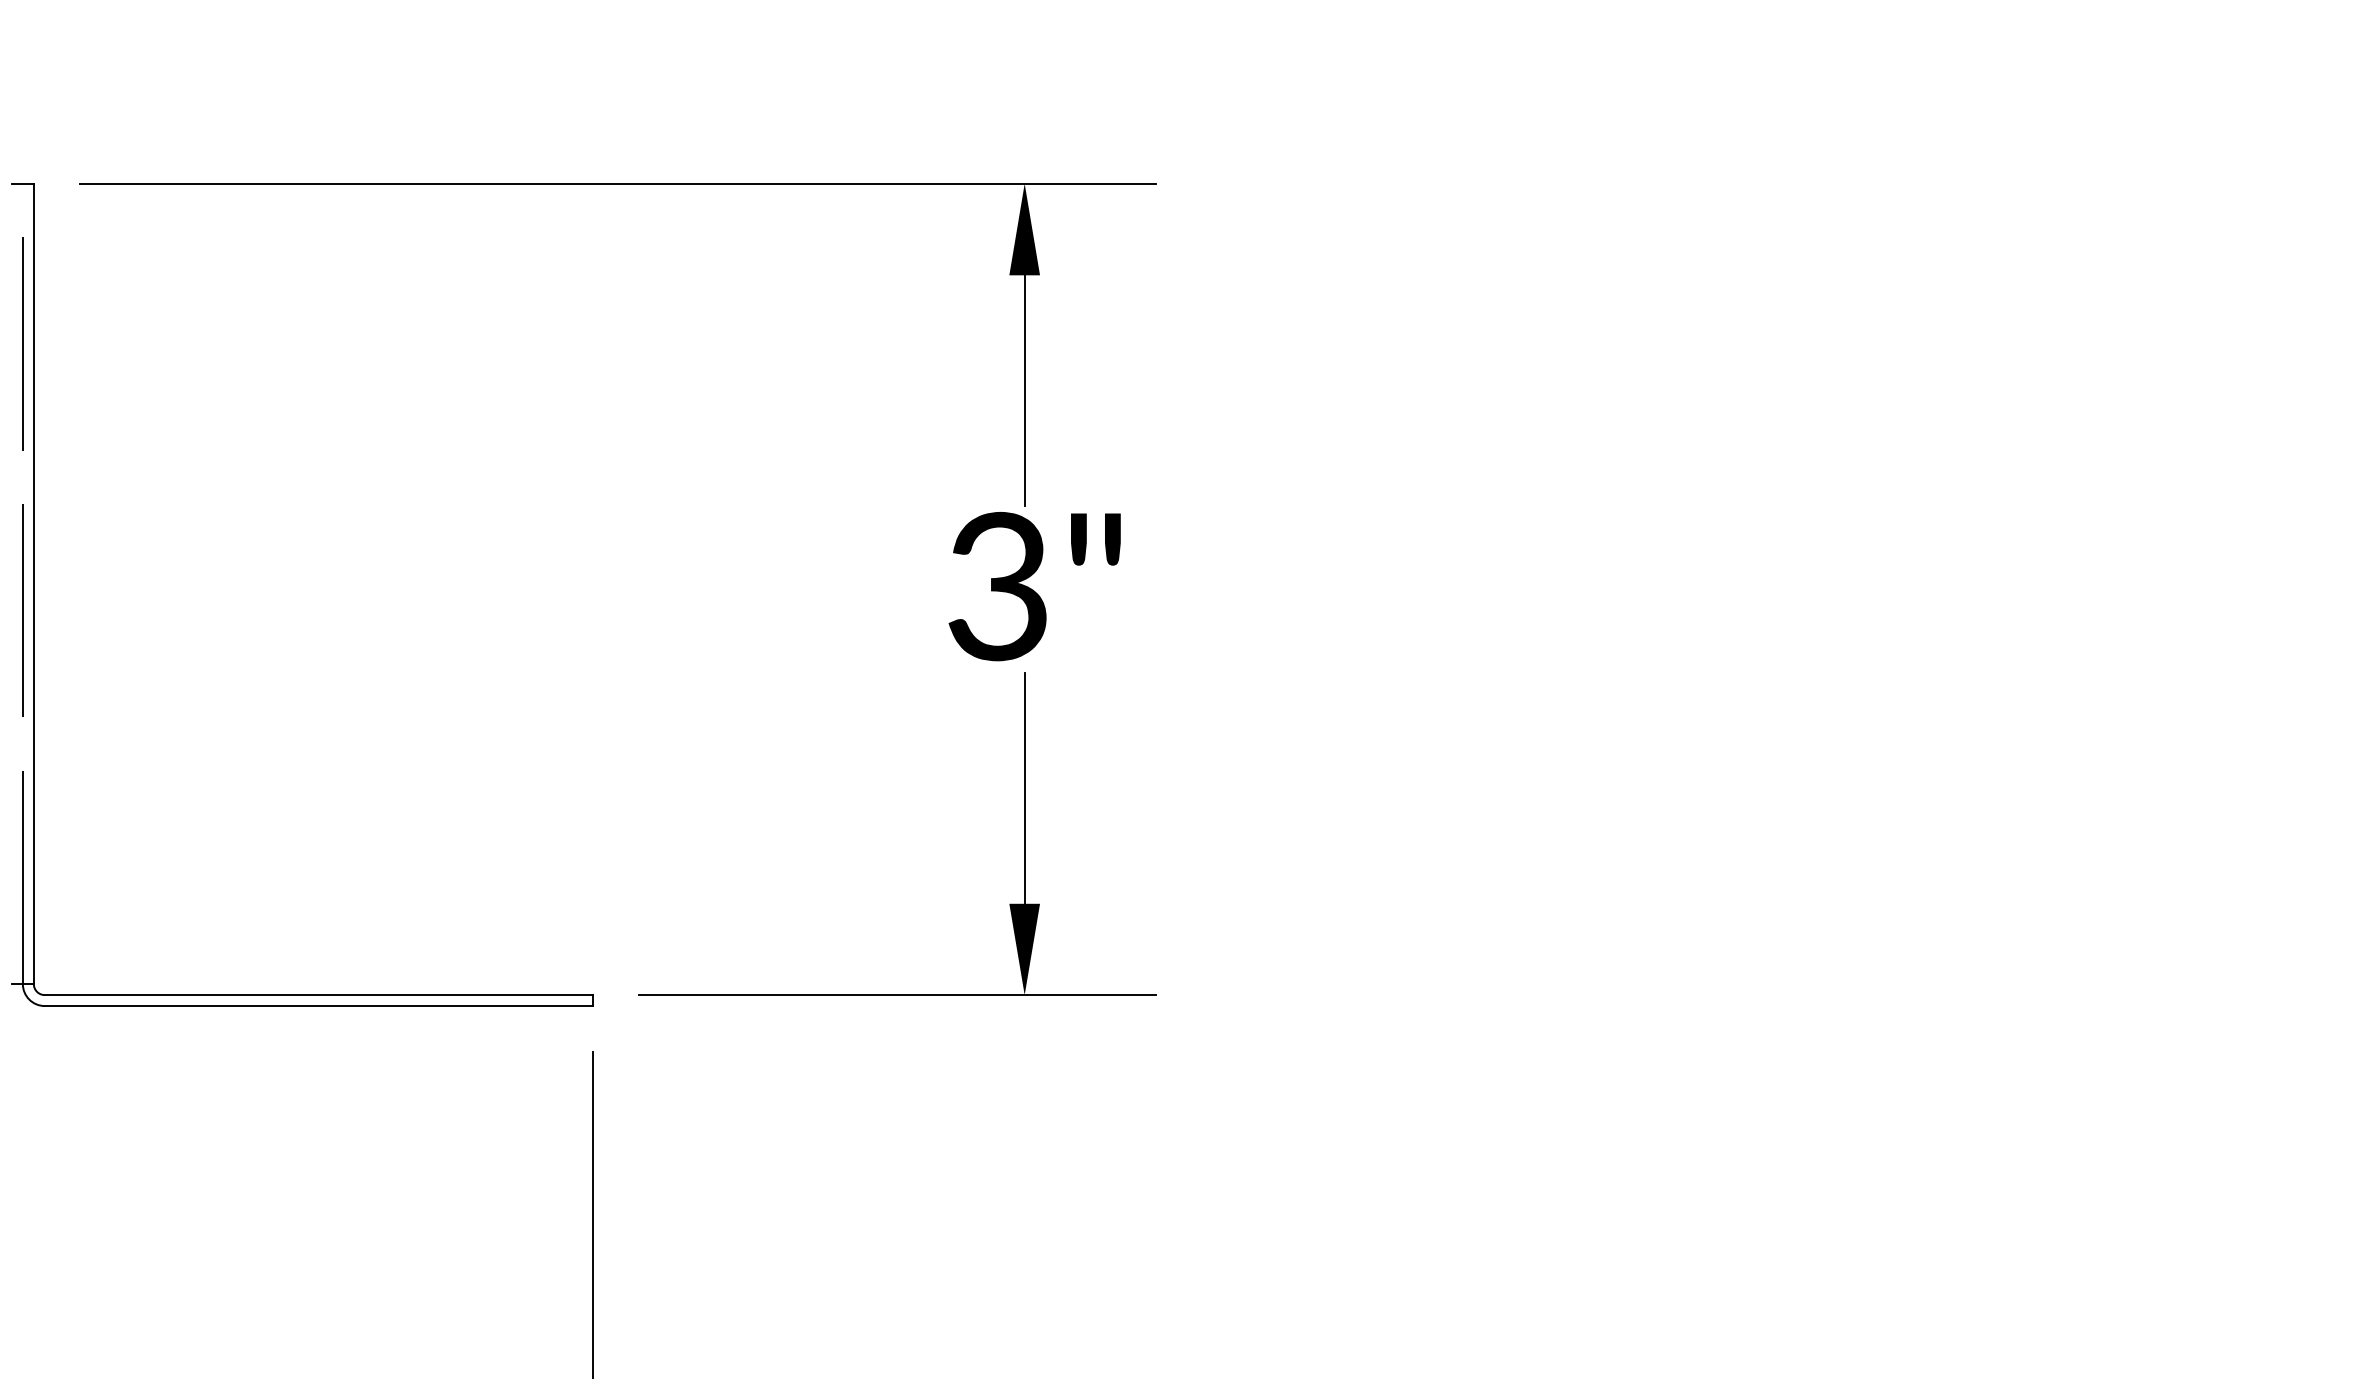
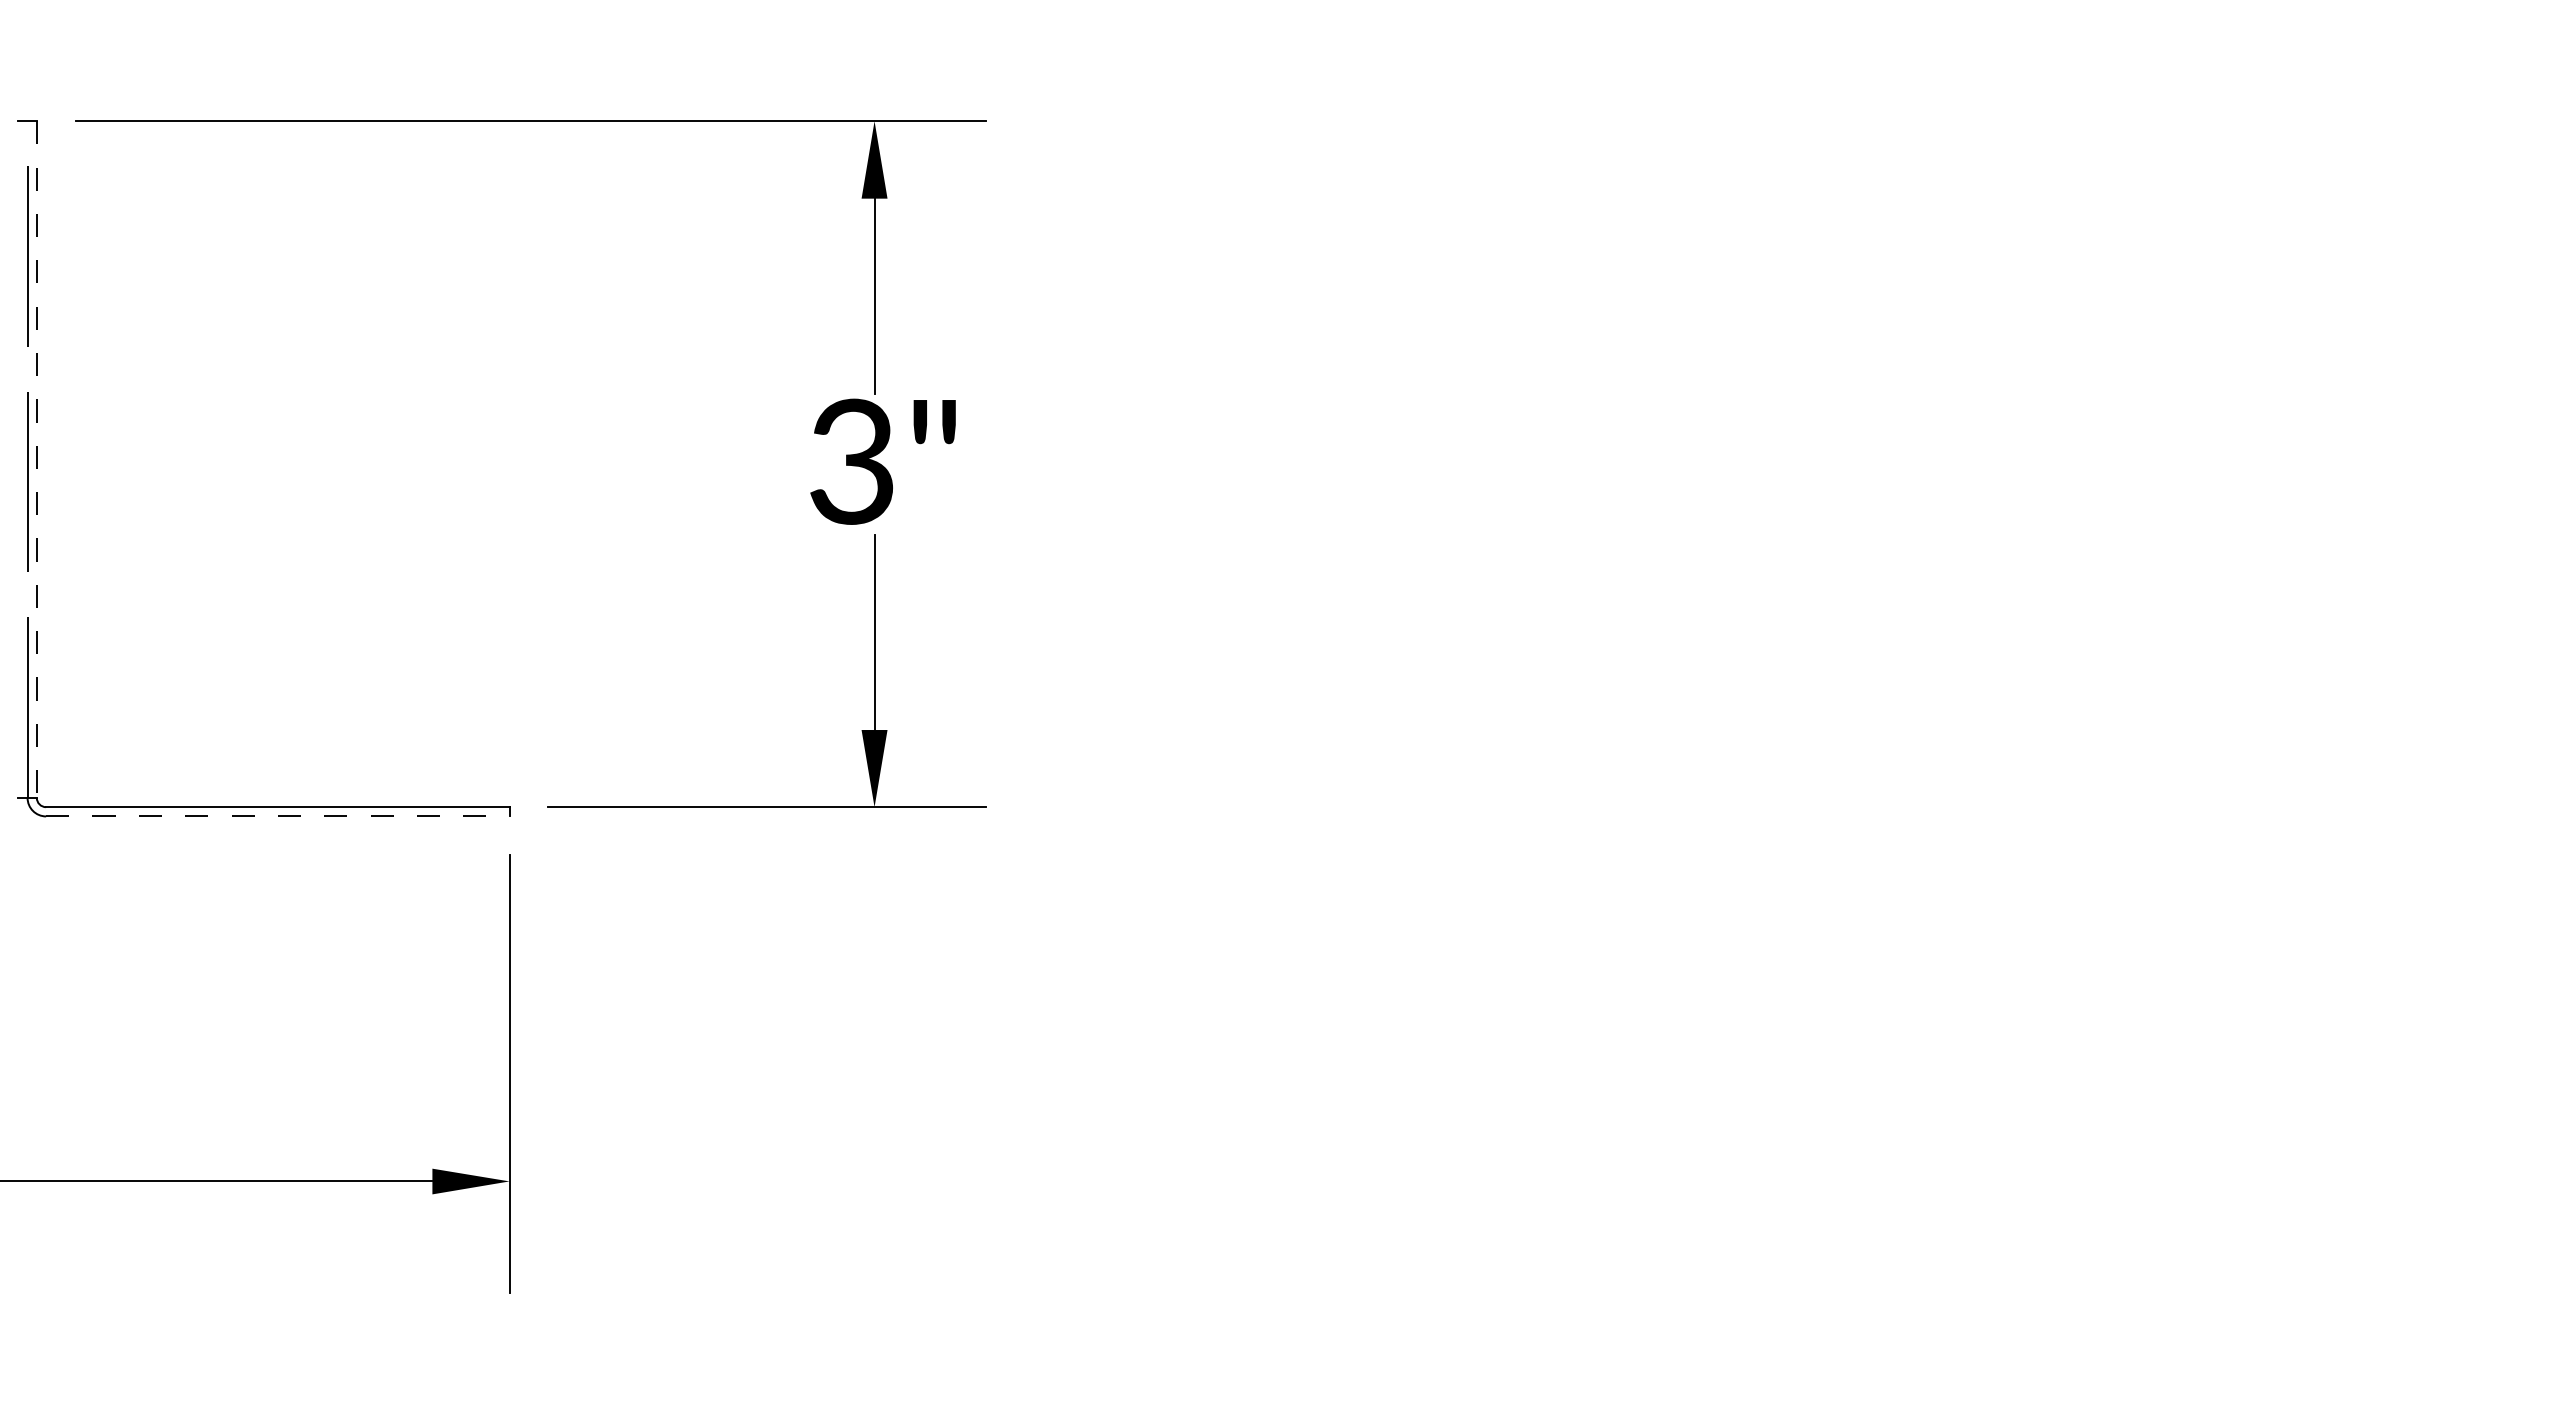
line: (33, 585) -> (36, 460), solid -> dashed
line: (318, 1006) -> (277, 816), solid -> dashed

